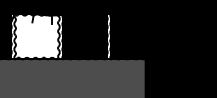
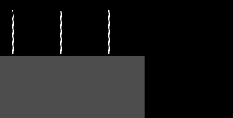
fill: (36, 36) -> (36, 31), added

